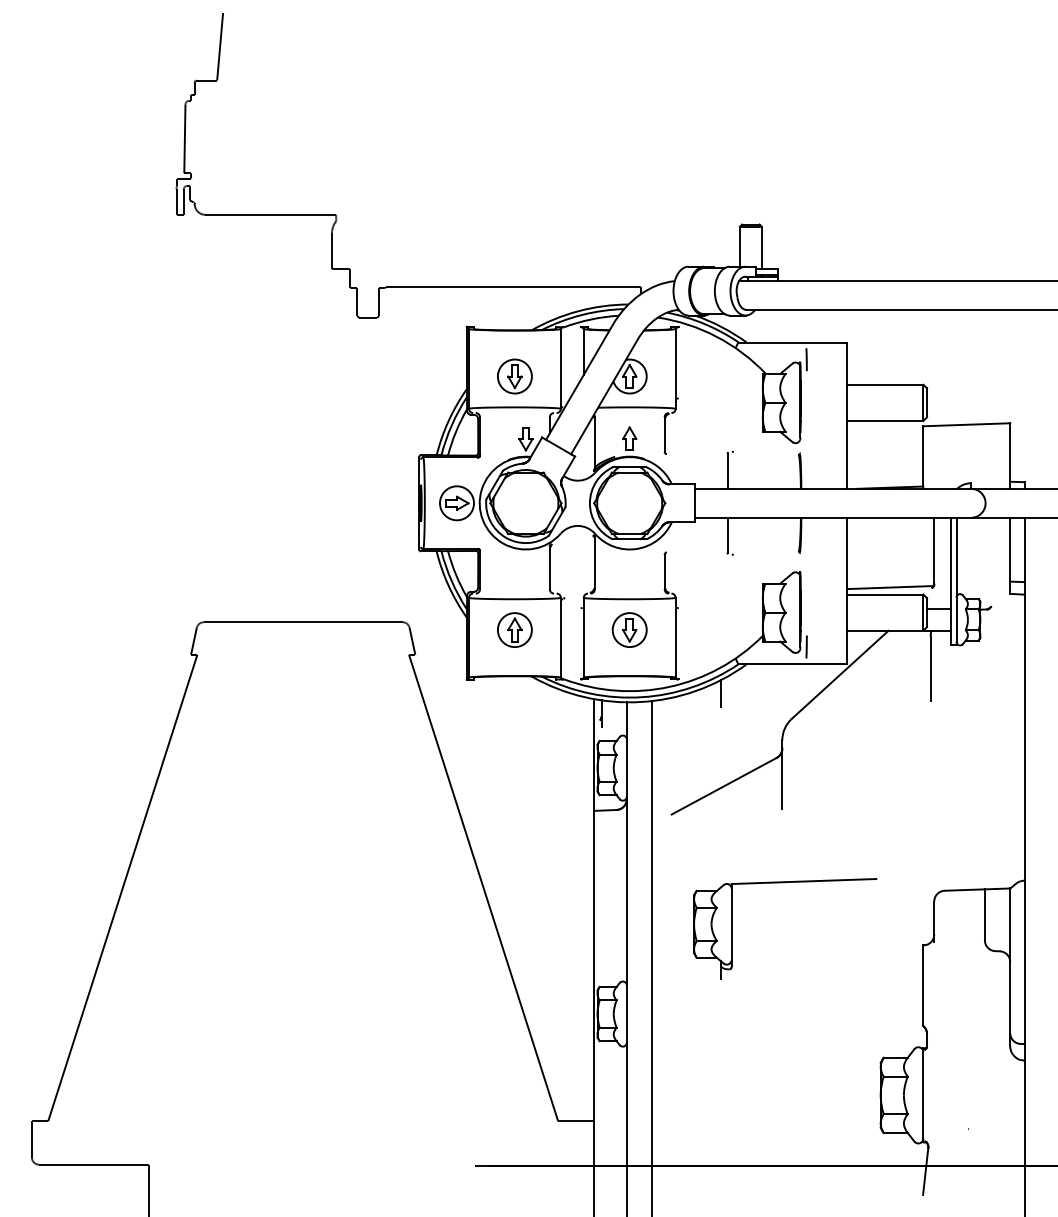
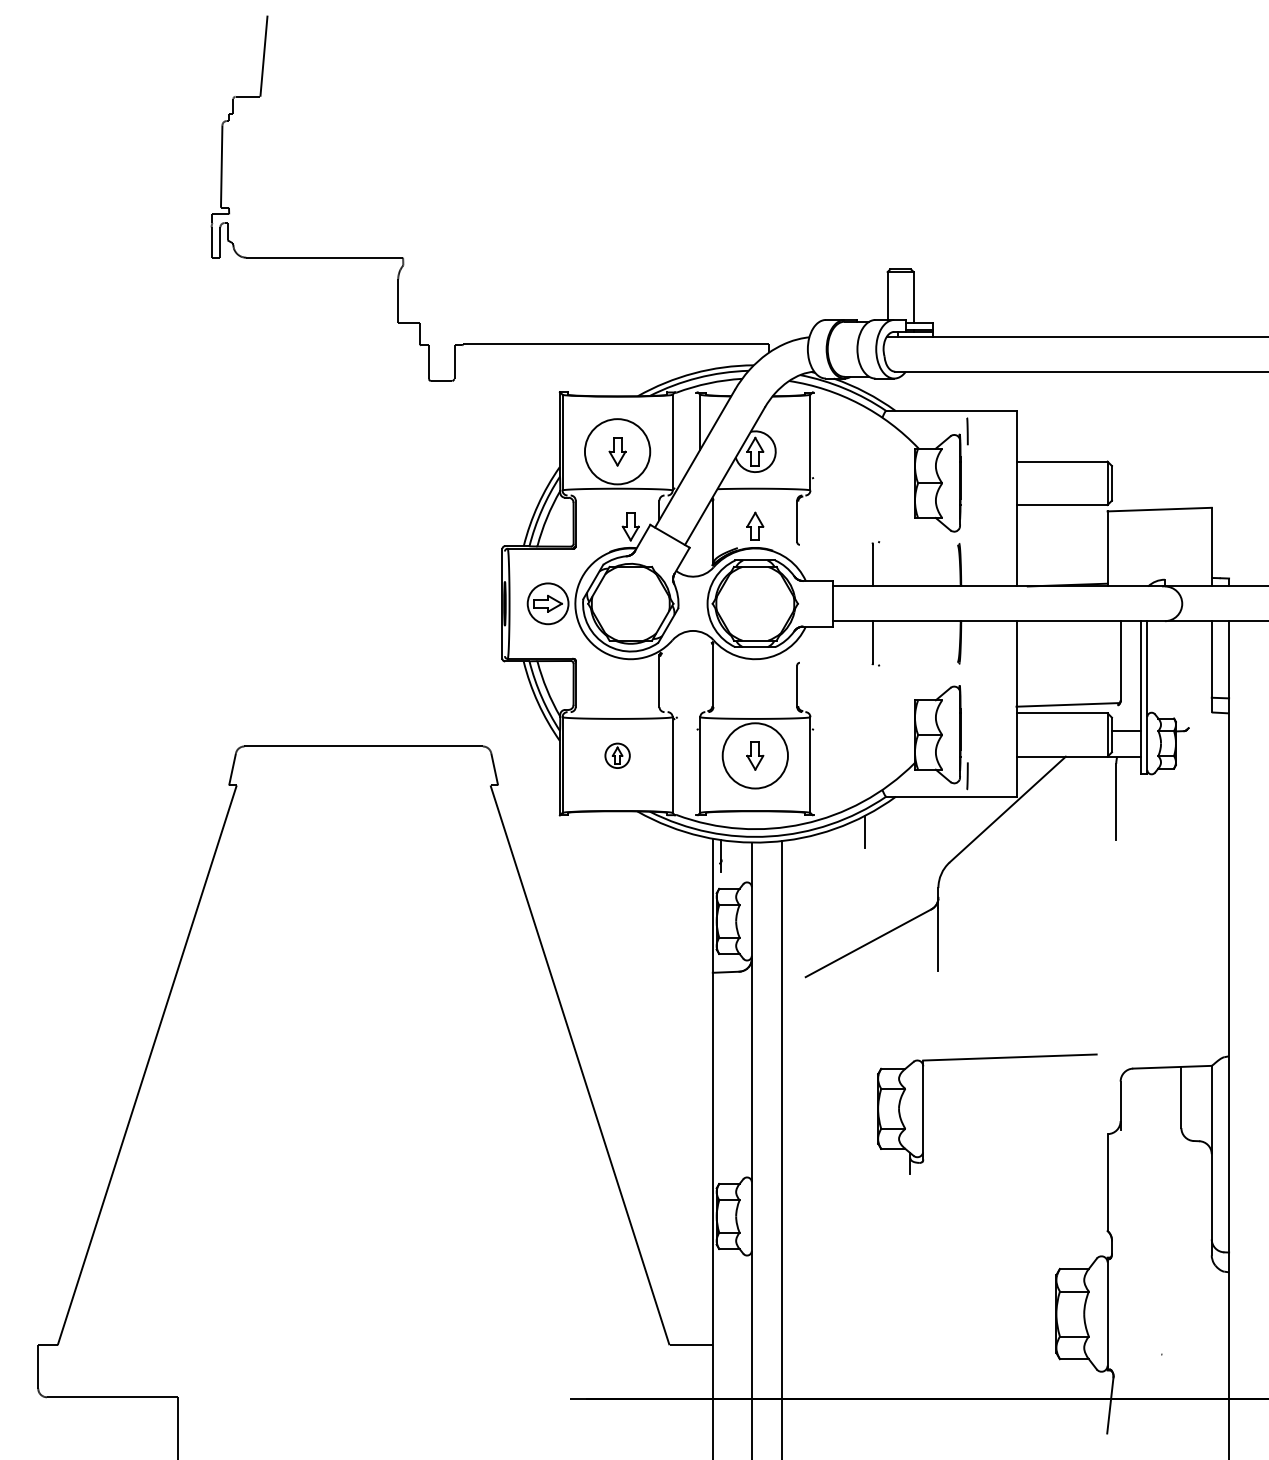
circle: (514, 376) -> (617, 451), size x1.6
part: (514, 629) -> (617, 755), size x0.6
circle: (629, 630) -> (755, 756), size x1.6
part: (785, 883) -> (987, 1059), moved

